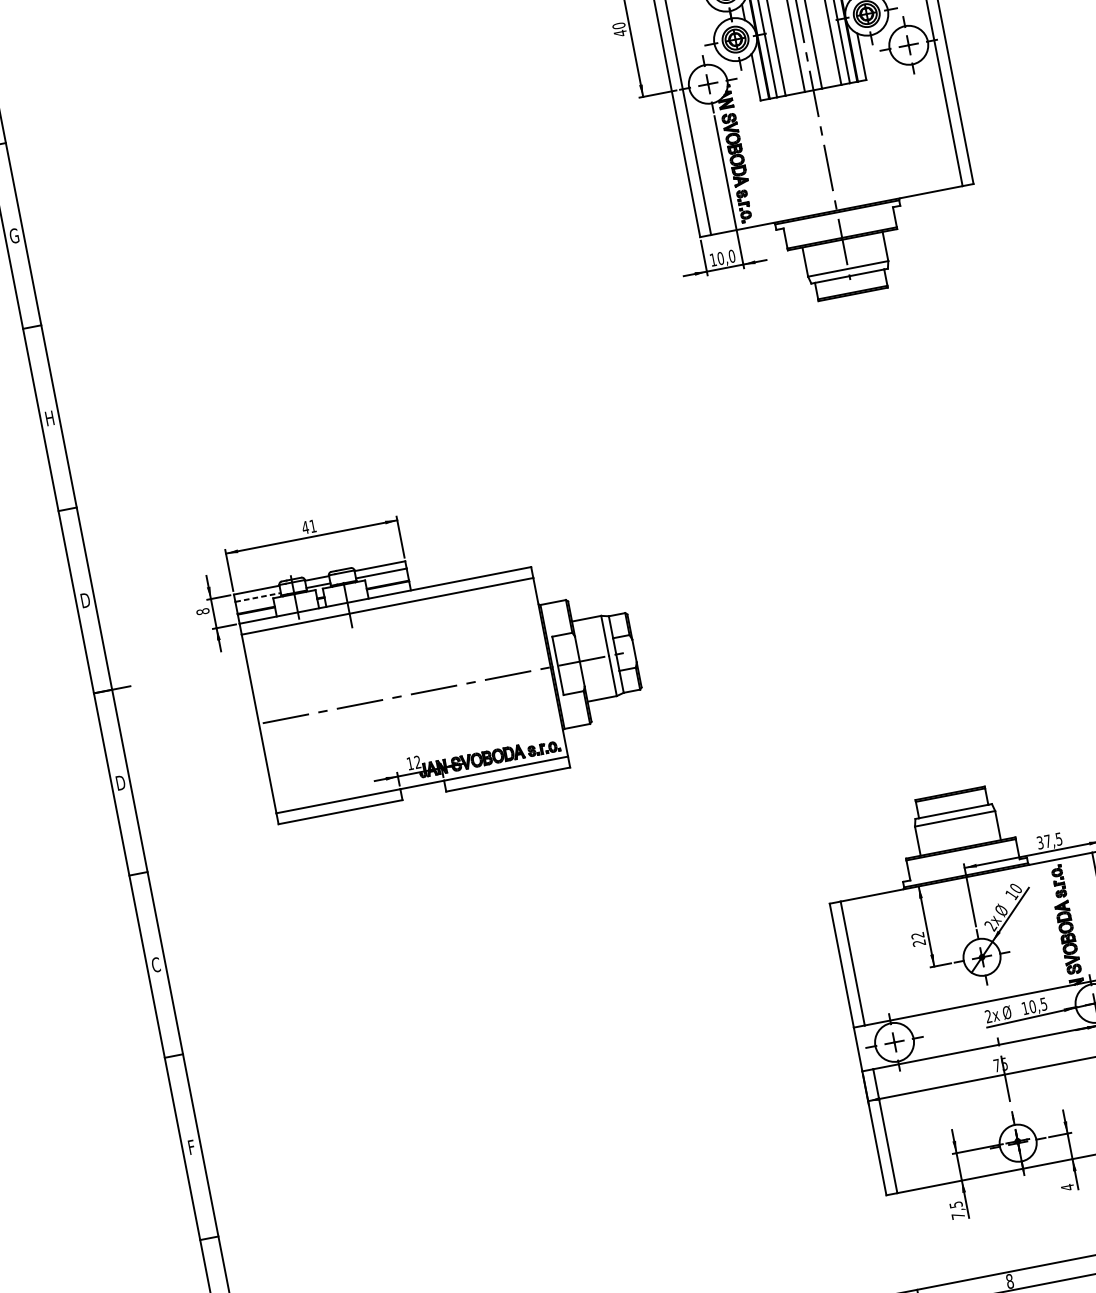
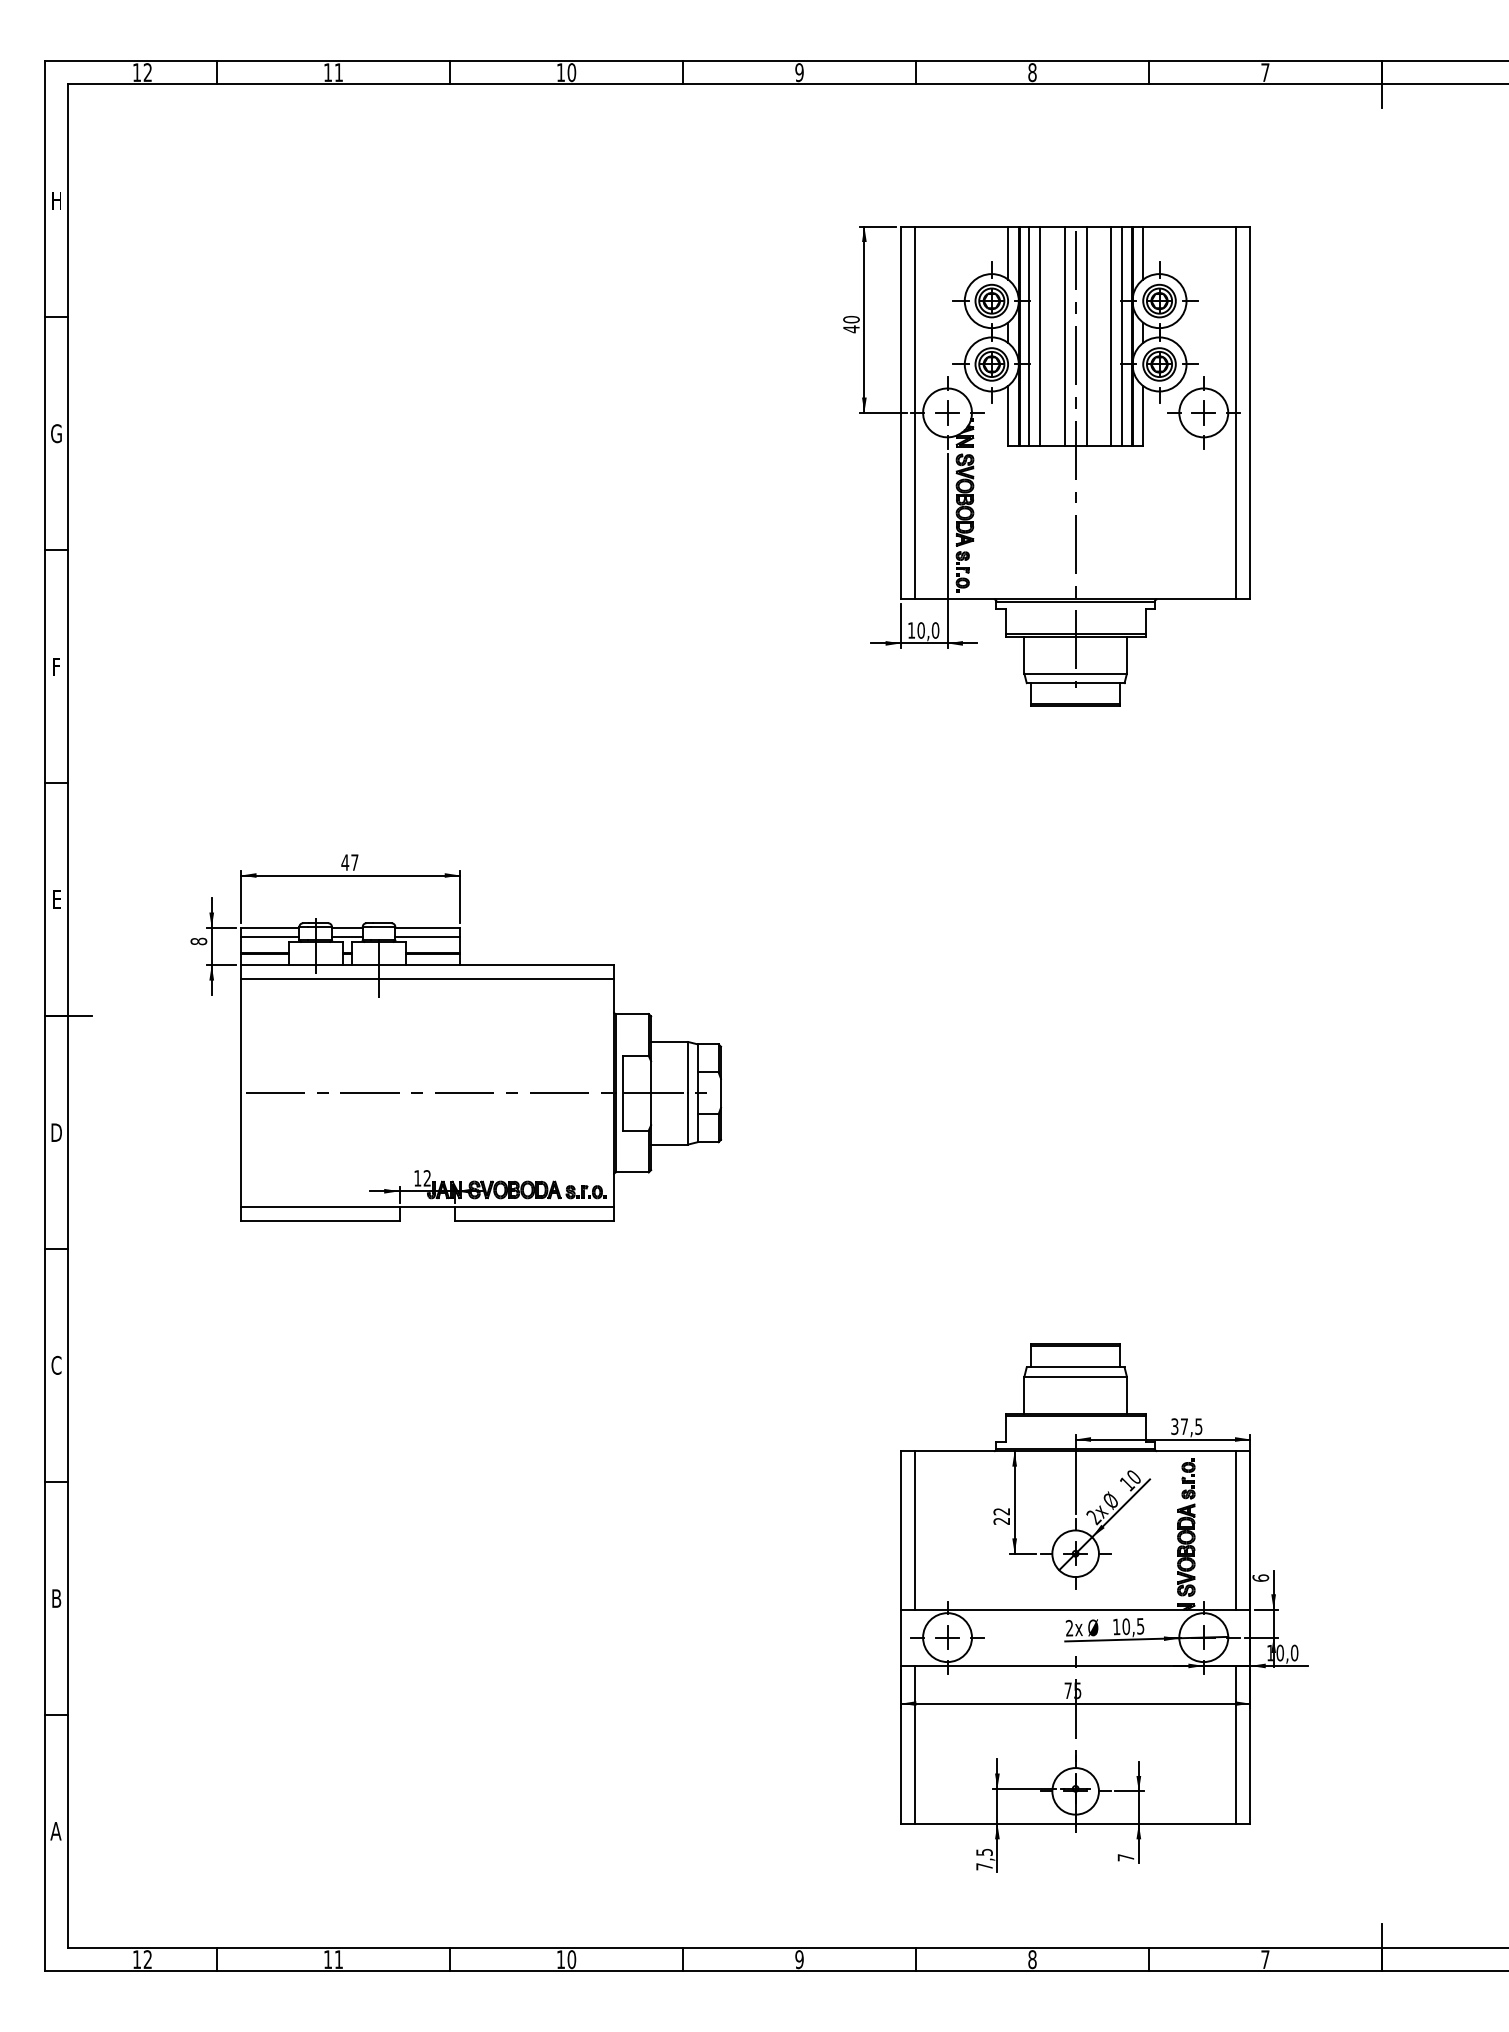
text: (49, 418) -> (56, 666), H -> F
text: (312, 526) -> (354, 862), 41 -> 47
line: (258, 597) -> (270, 937), dashed -> solid
text: (85, 600) -> (56, 899), D -> E
text: (191, 1147) -> (56, 1598), F -> B
text: (1067, 1187) -> (1125, 1857), 4 -> 7

